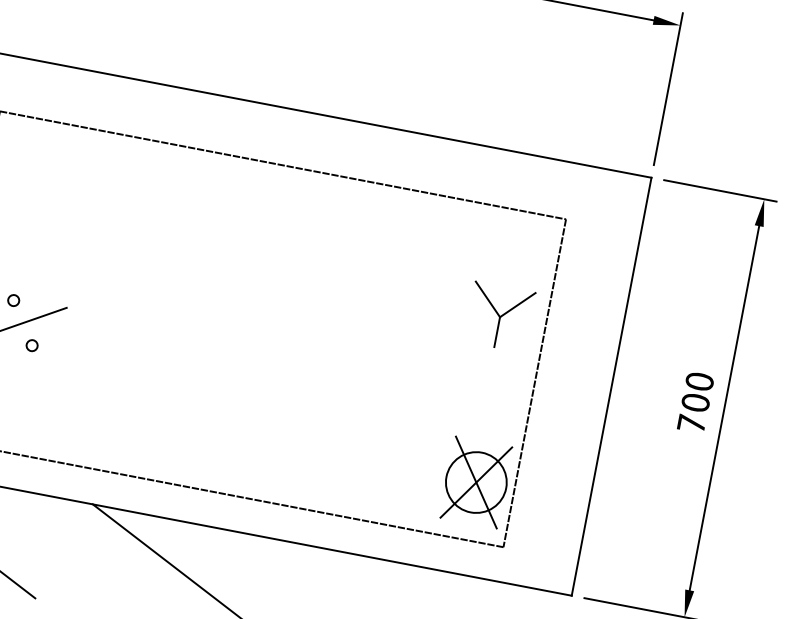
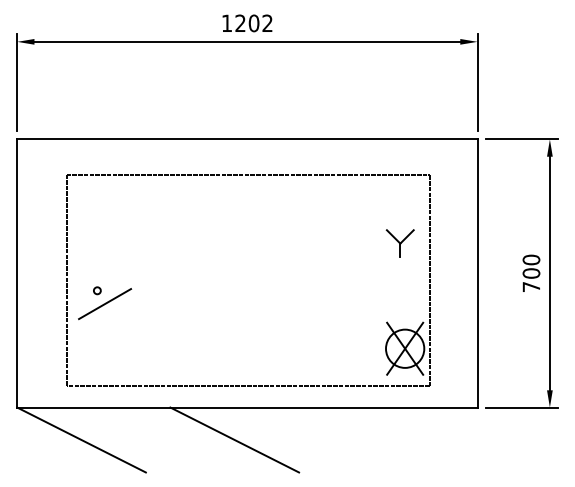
part: (500, 317) -> (400, 243), size x0.7
circle: (31, 345) -> (113, 316), removed

